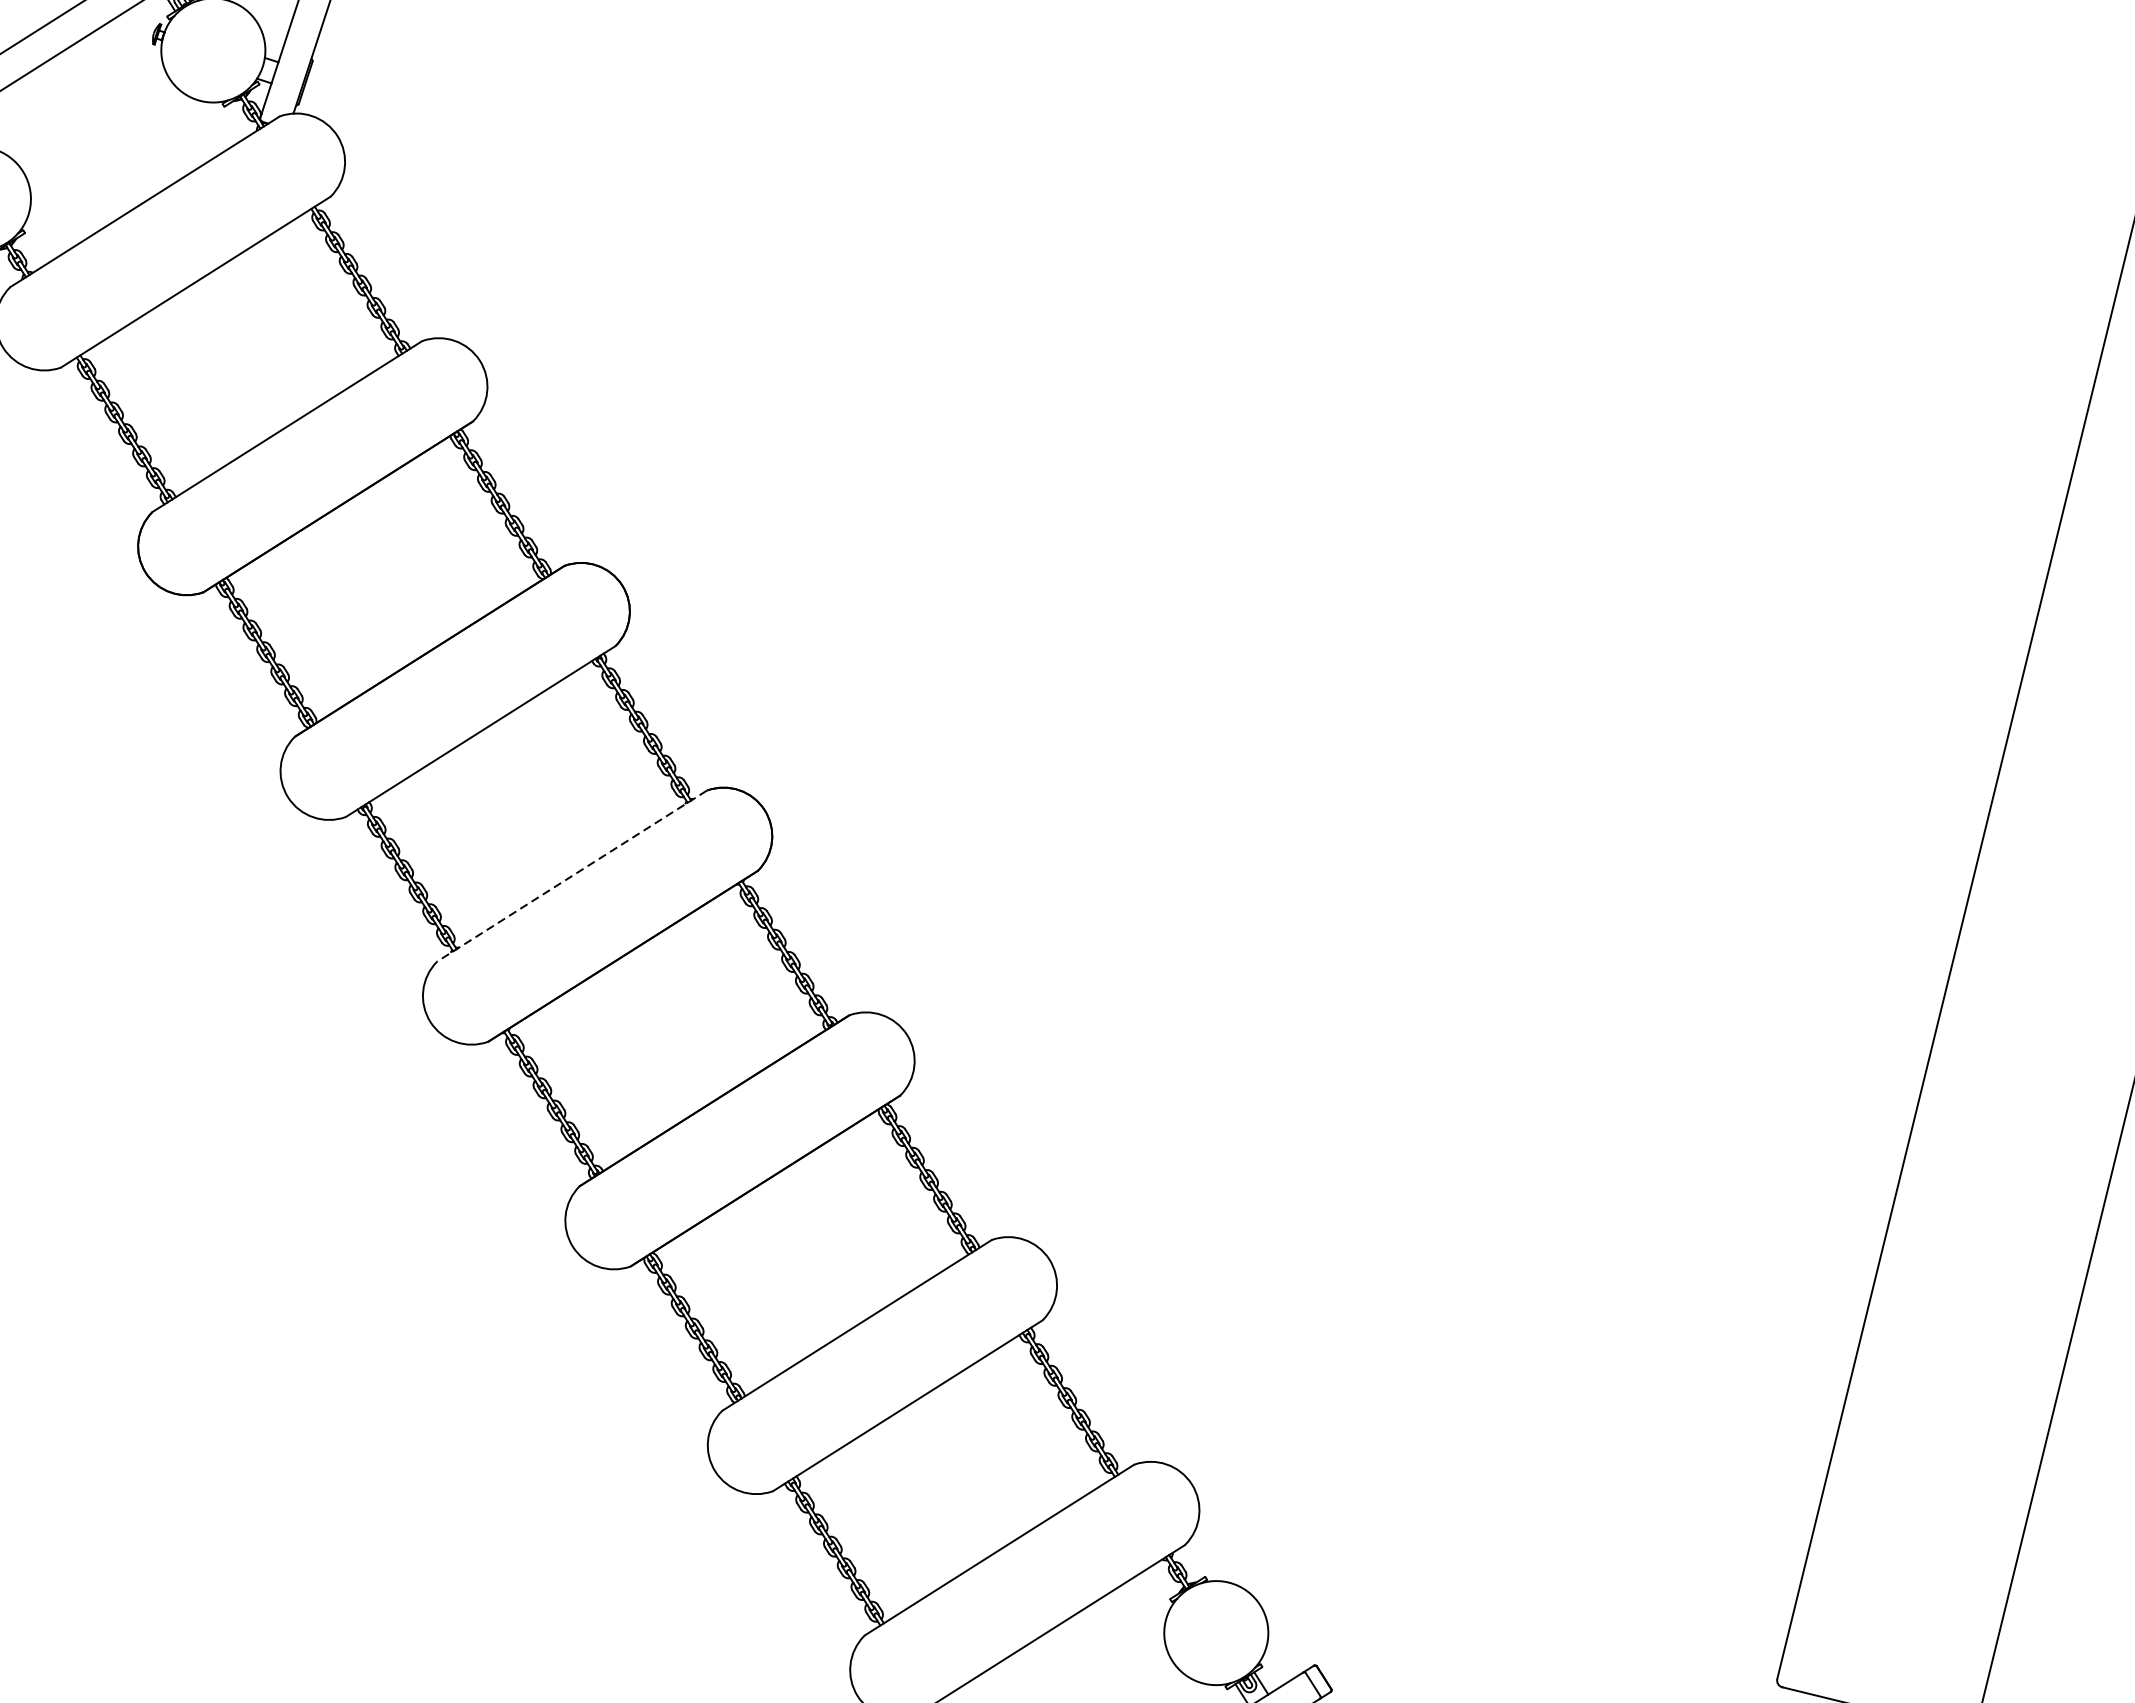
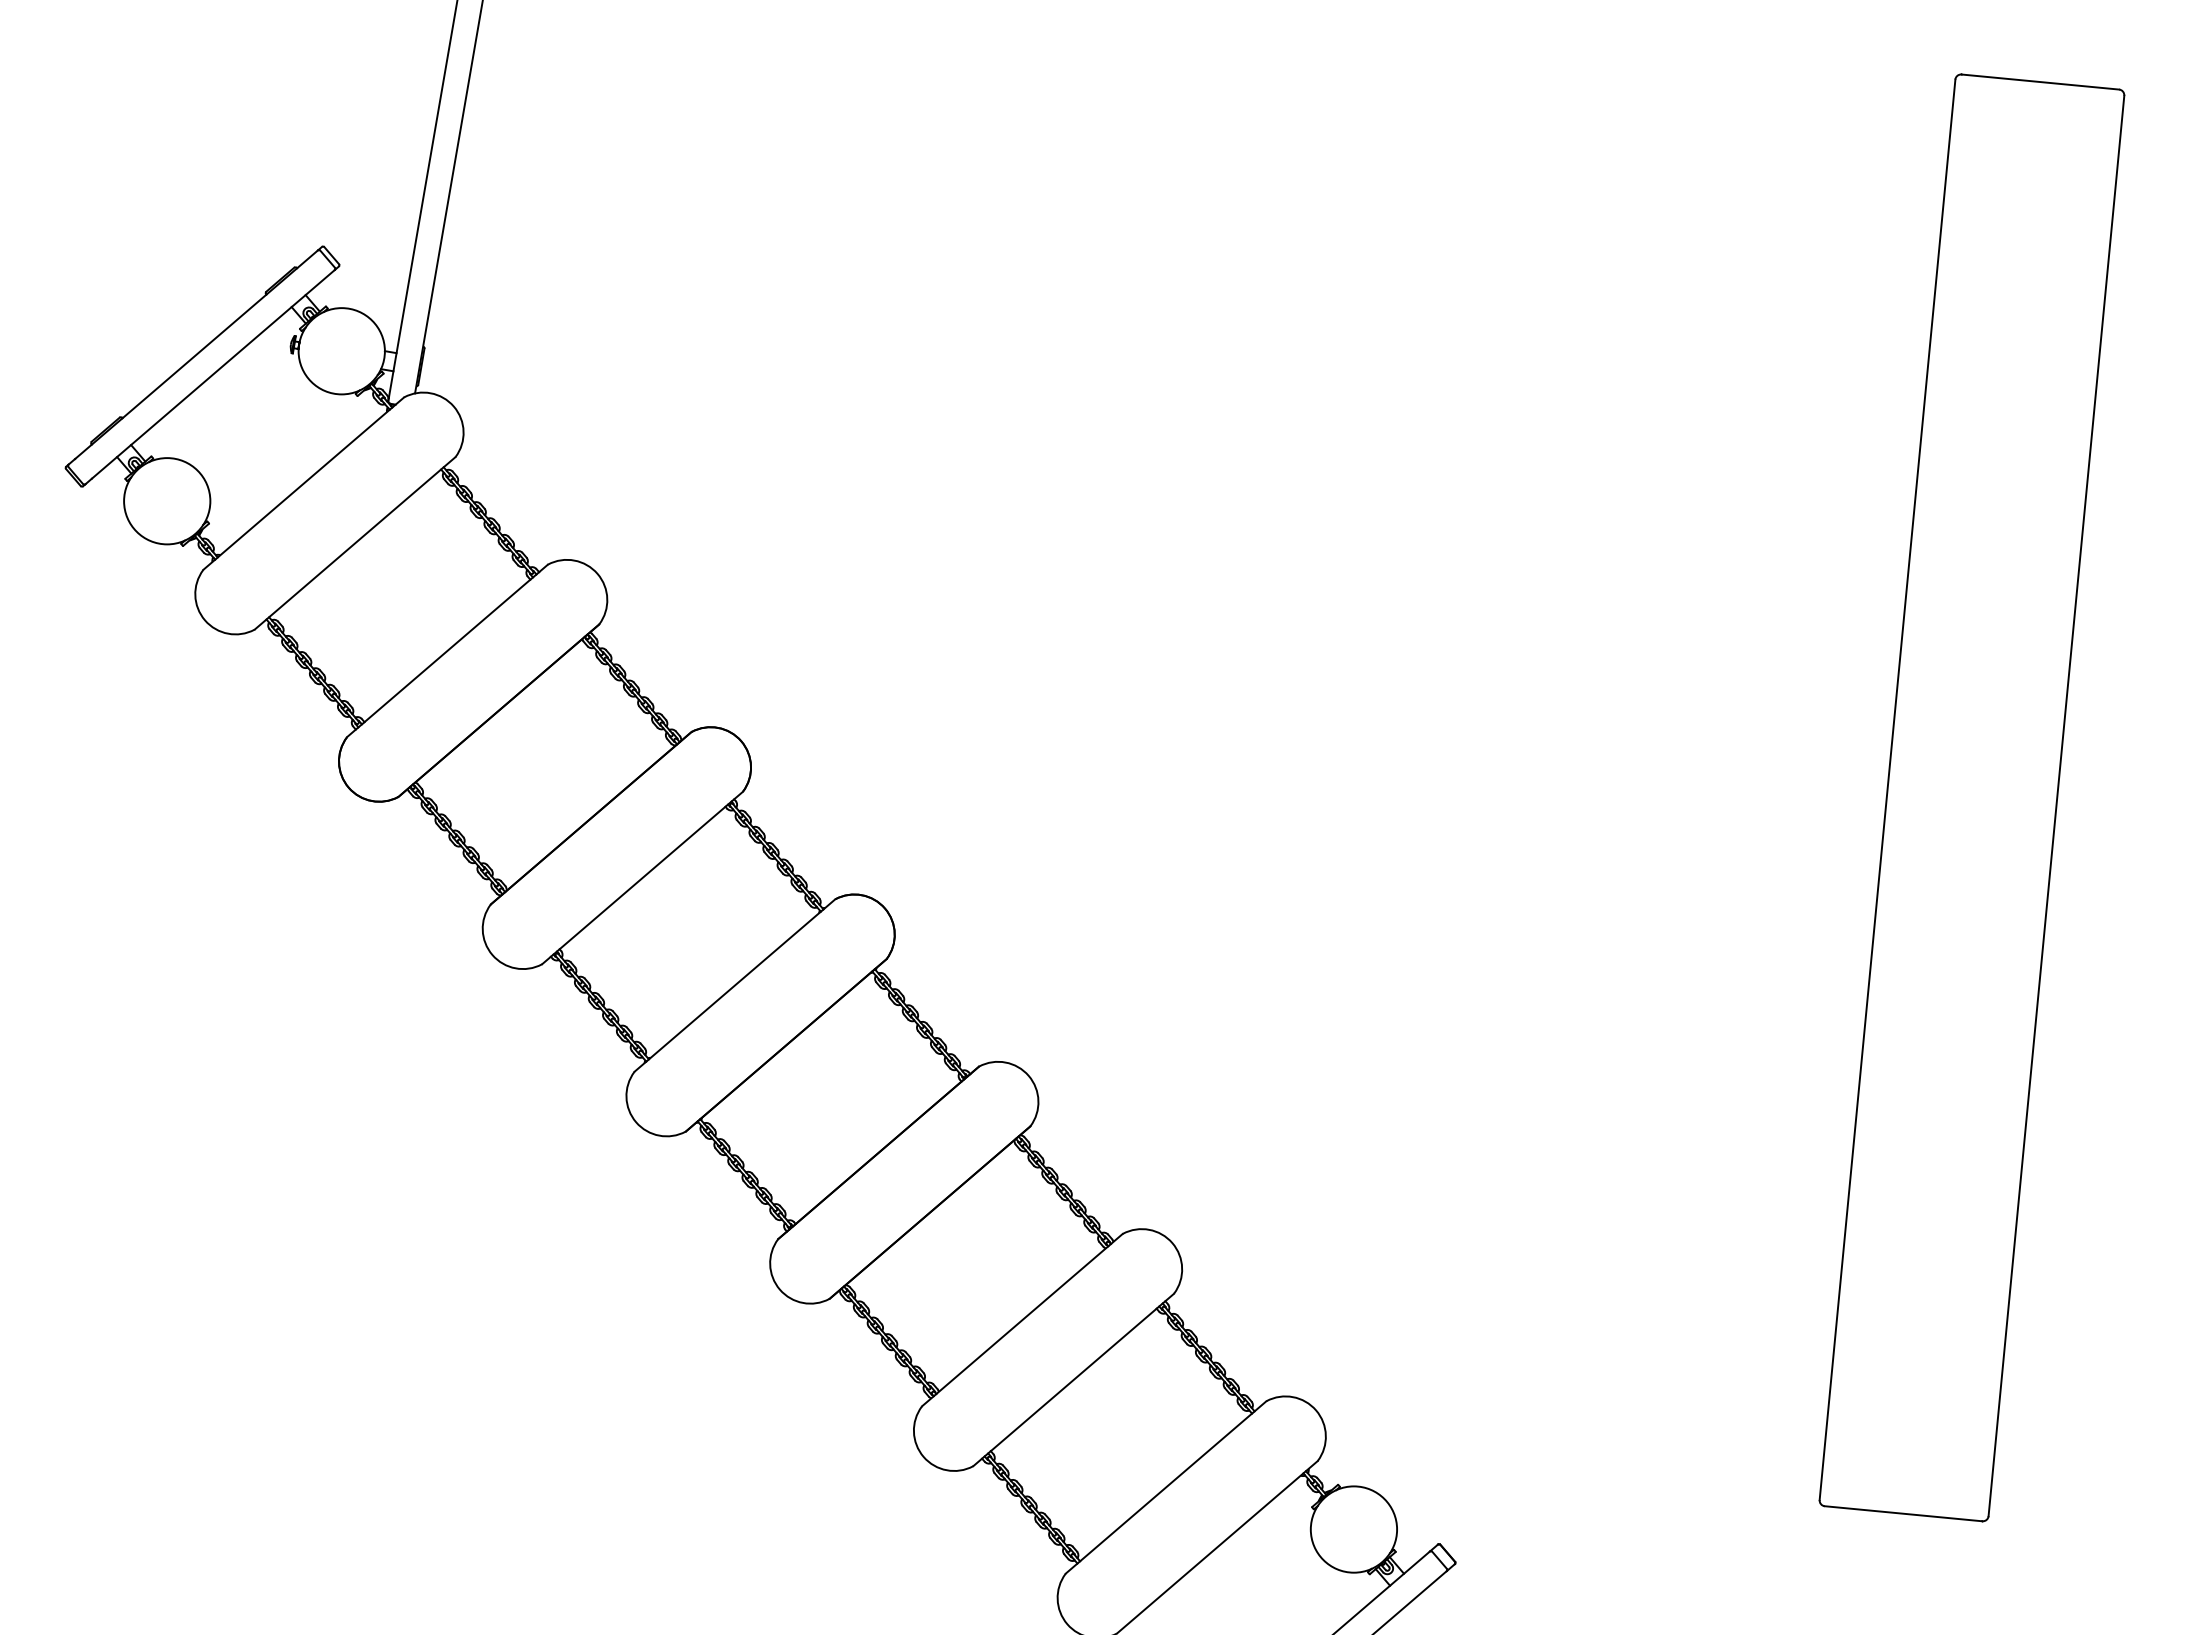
line: (571, 875) -> (734, 985), dashed -> solid

